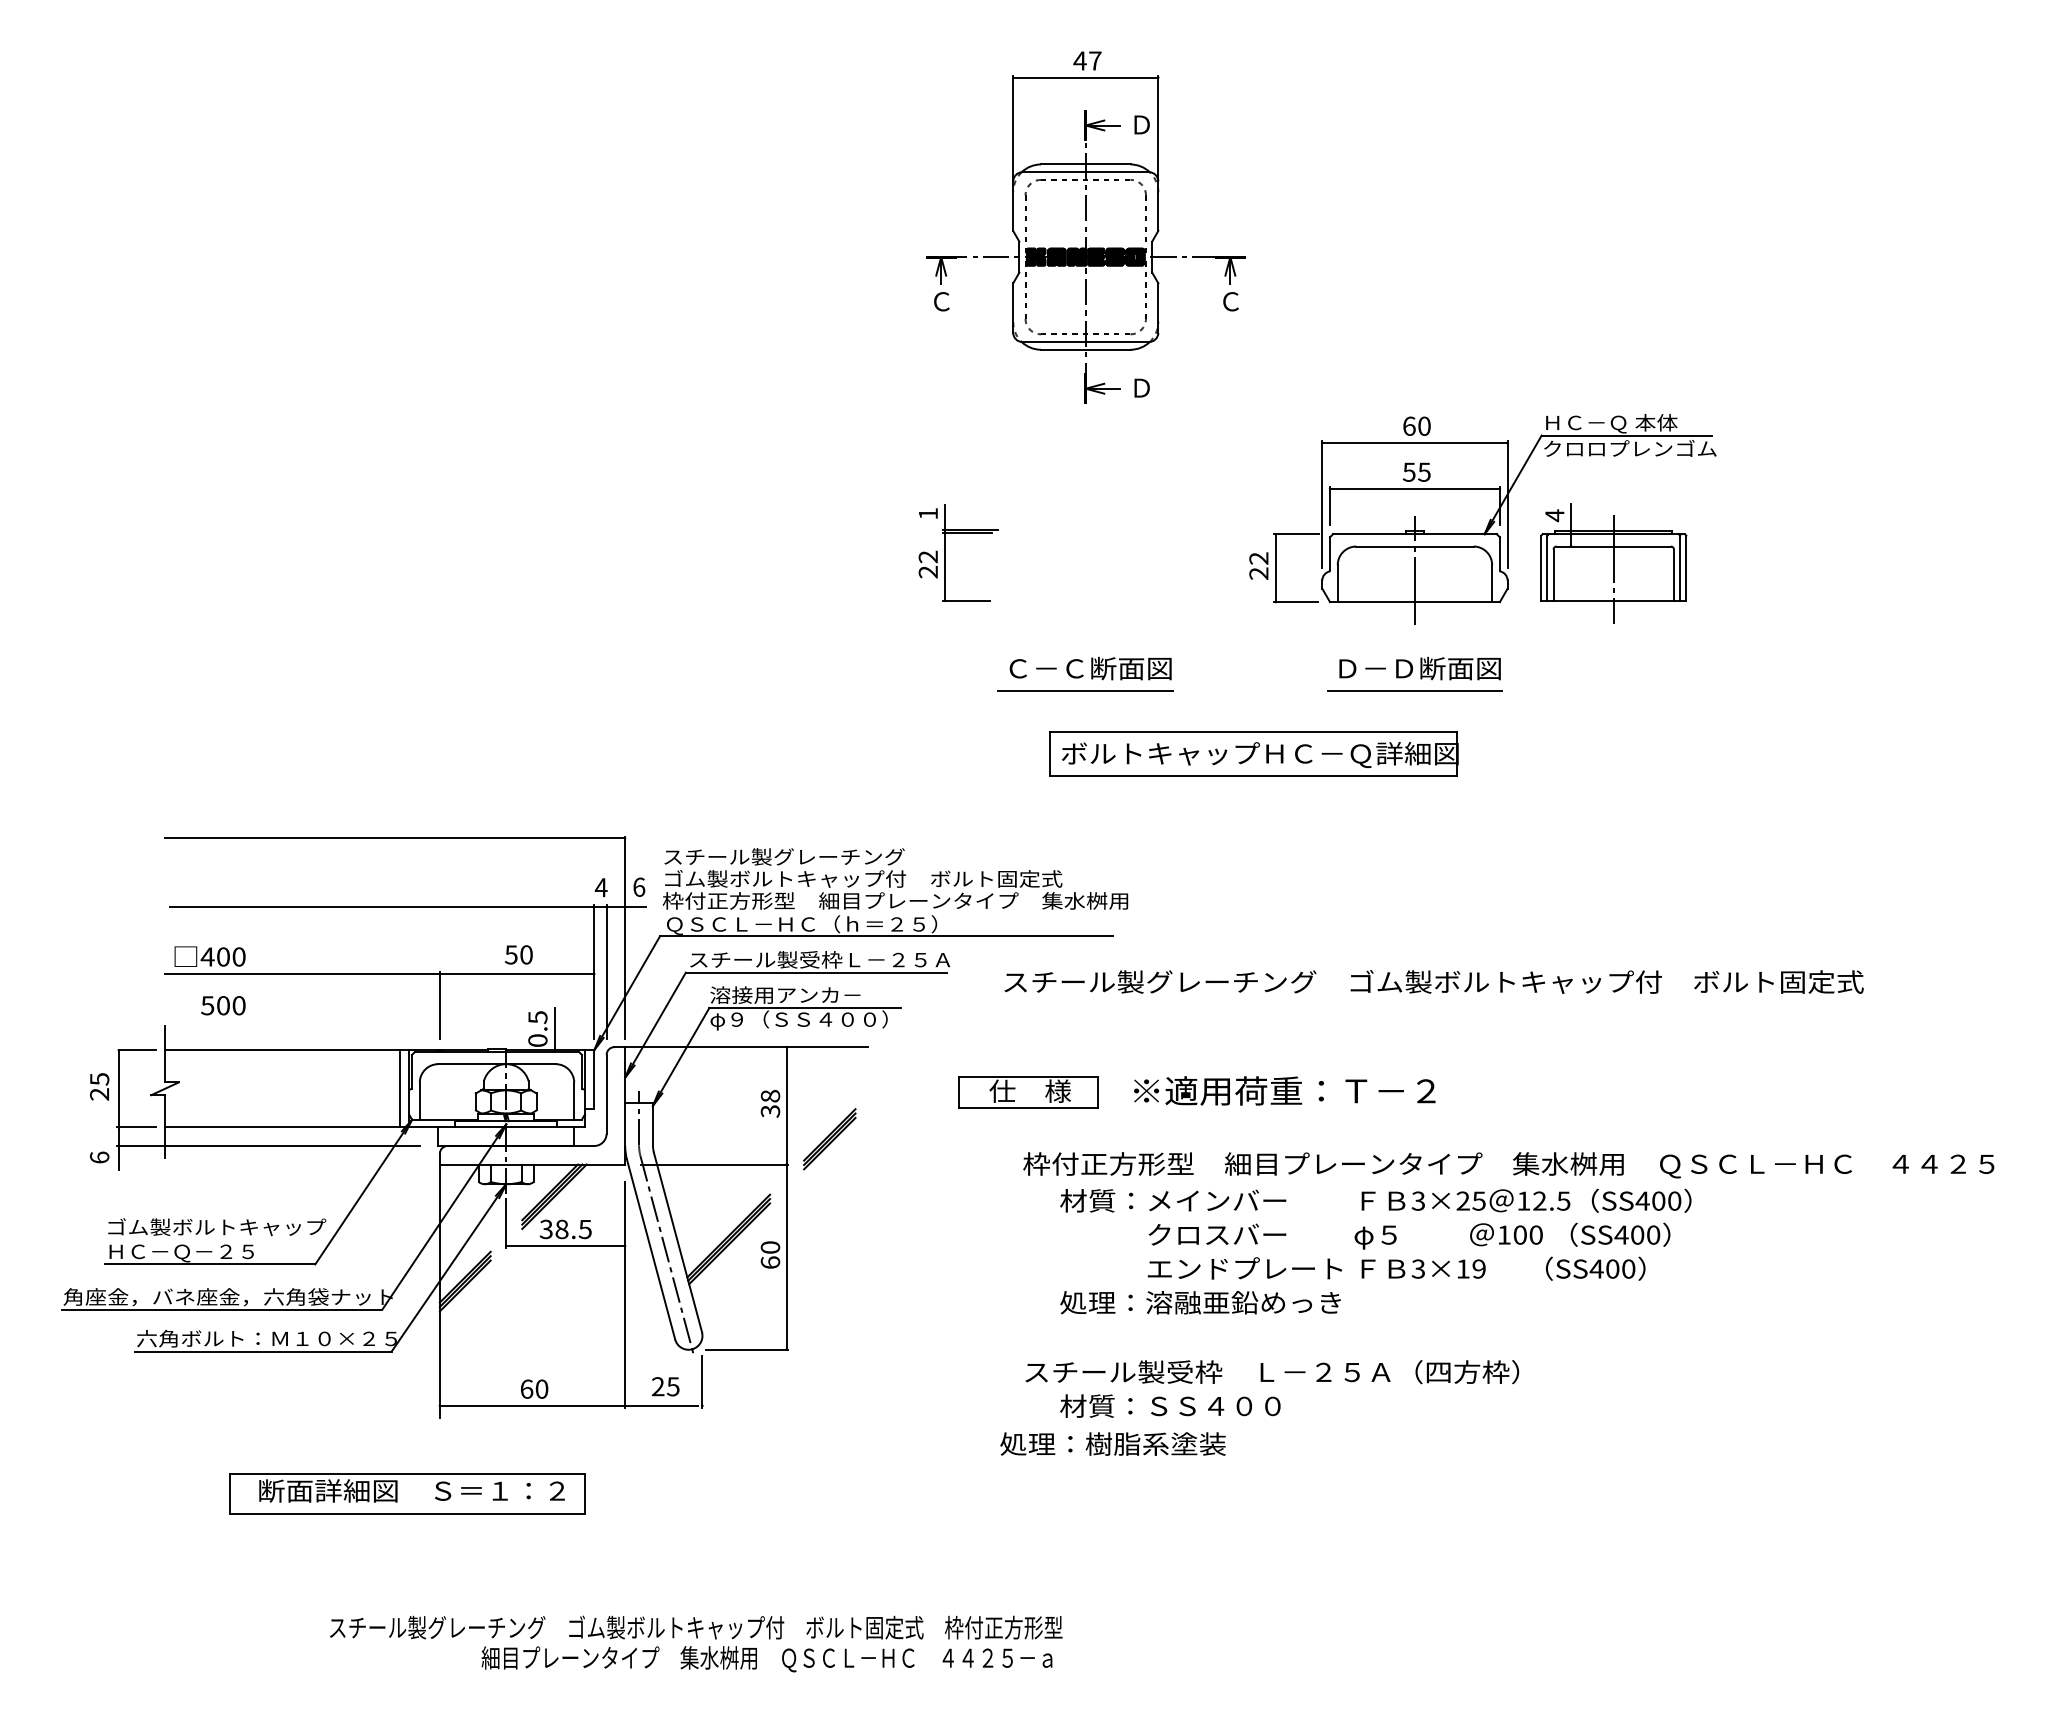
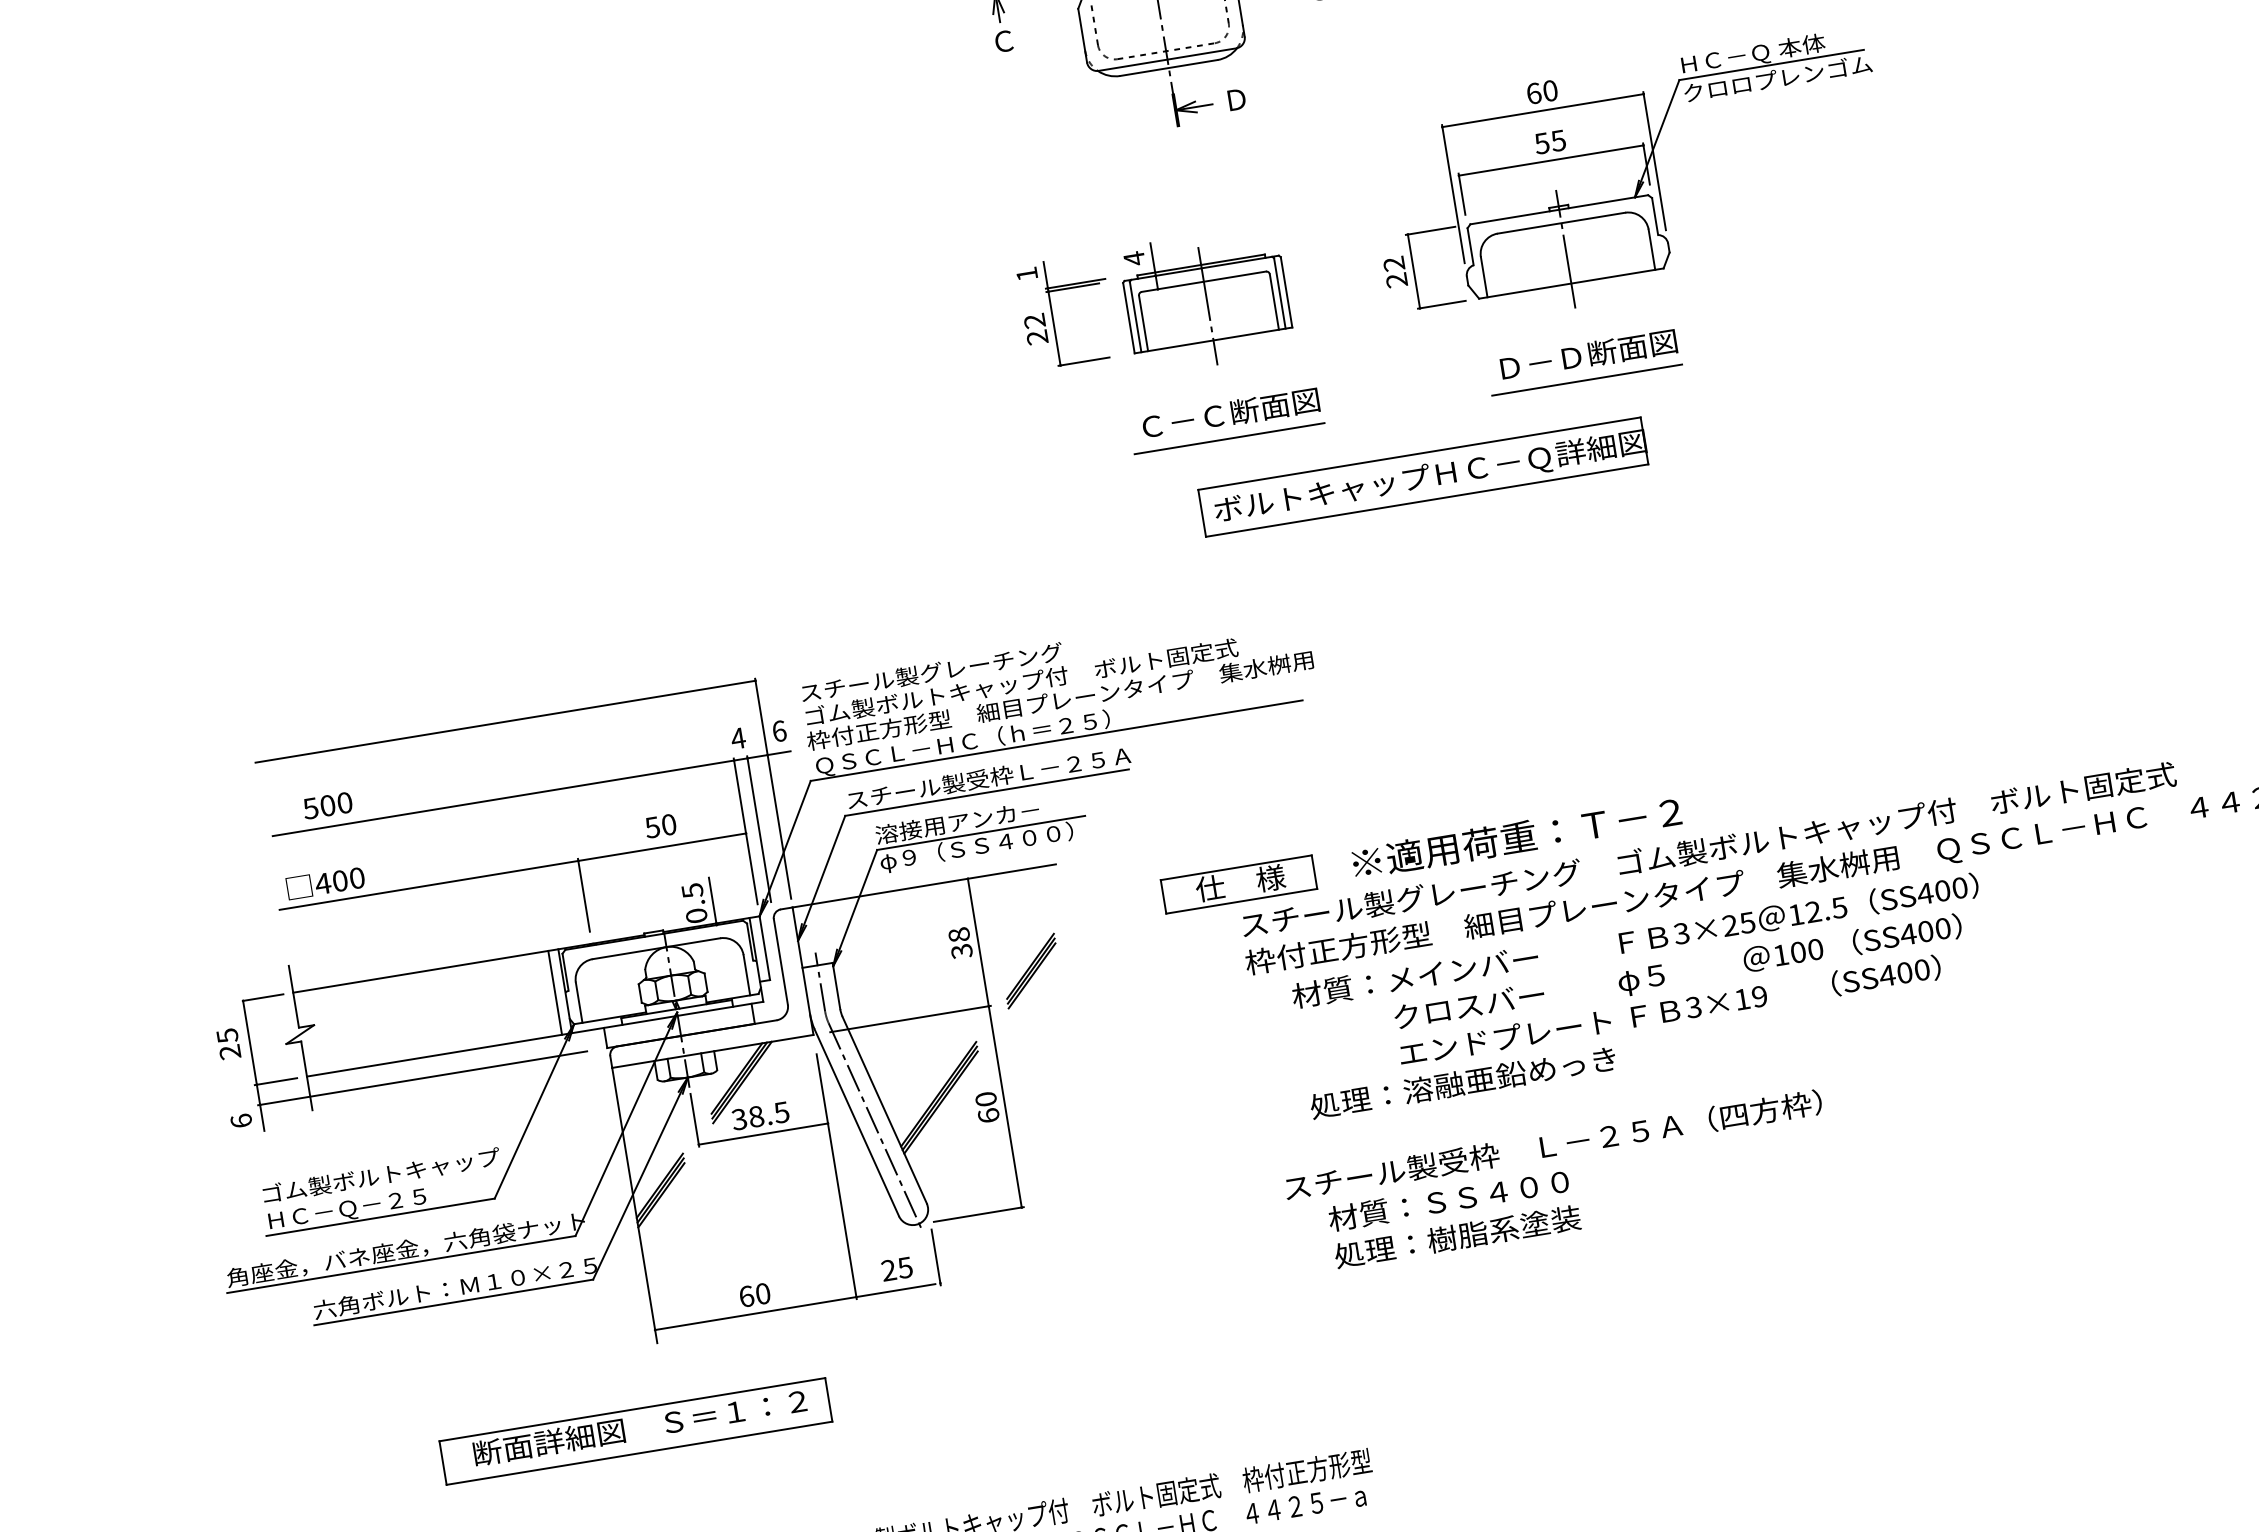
part: (1613, 563) -> (1206, 300), moved
text: (1433, 981) -> (1708, 849), moved
text: (223, 1005) -> (327, 805), moved
text: (1112, 1443) -> (1456, 1236), moved

